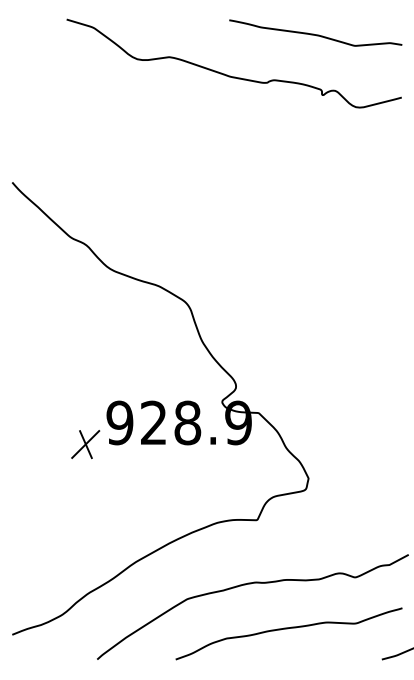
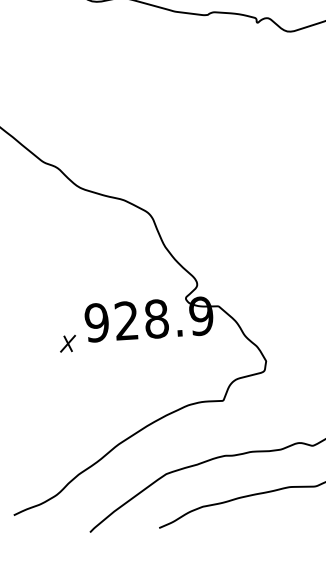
part: (85, 444) -> (67, 343), size x0.62

